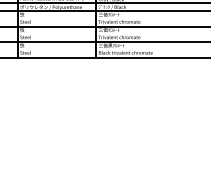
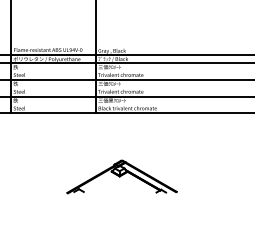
part: (120, 115) -> (121, 176), added

